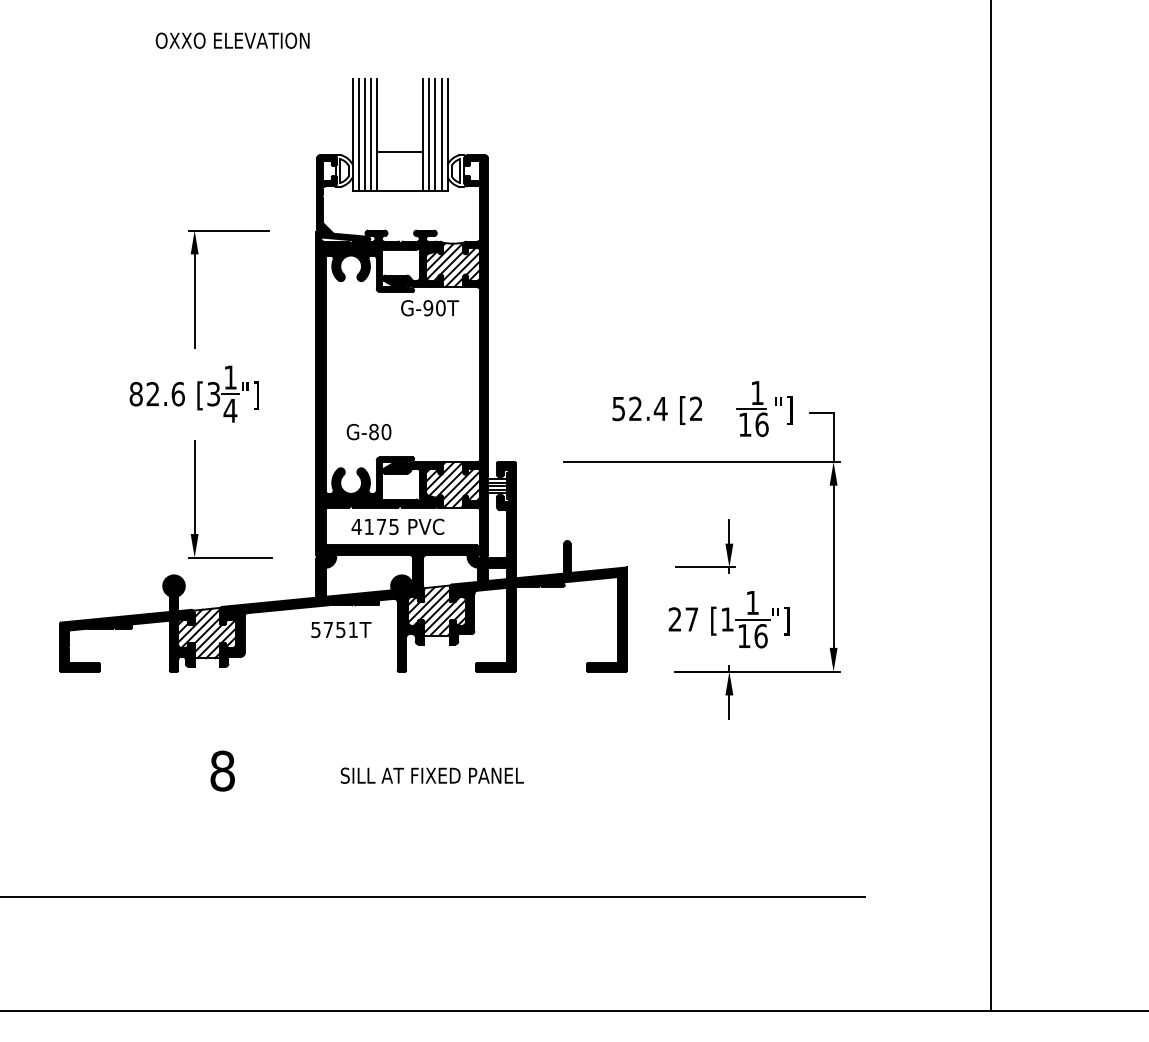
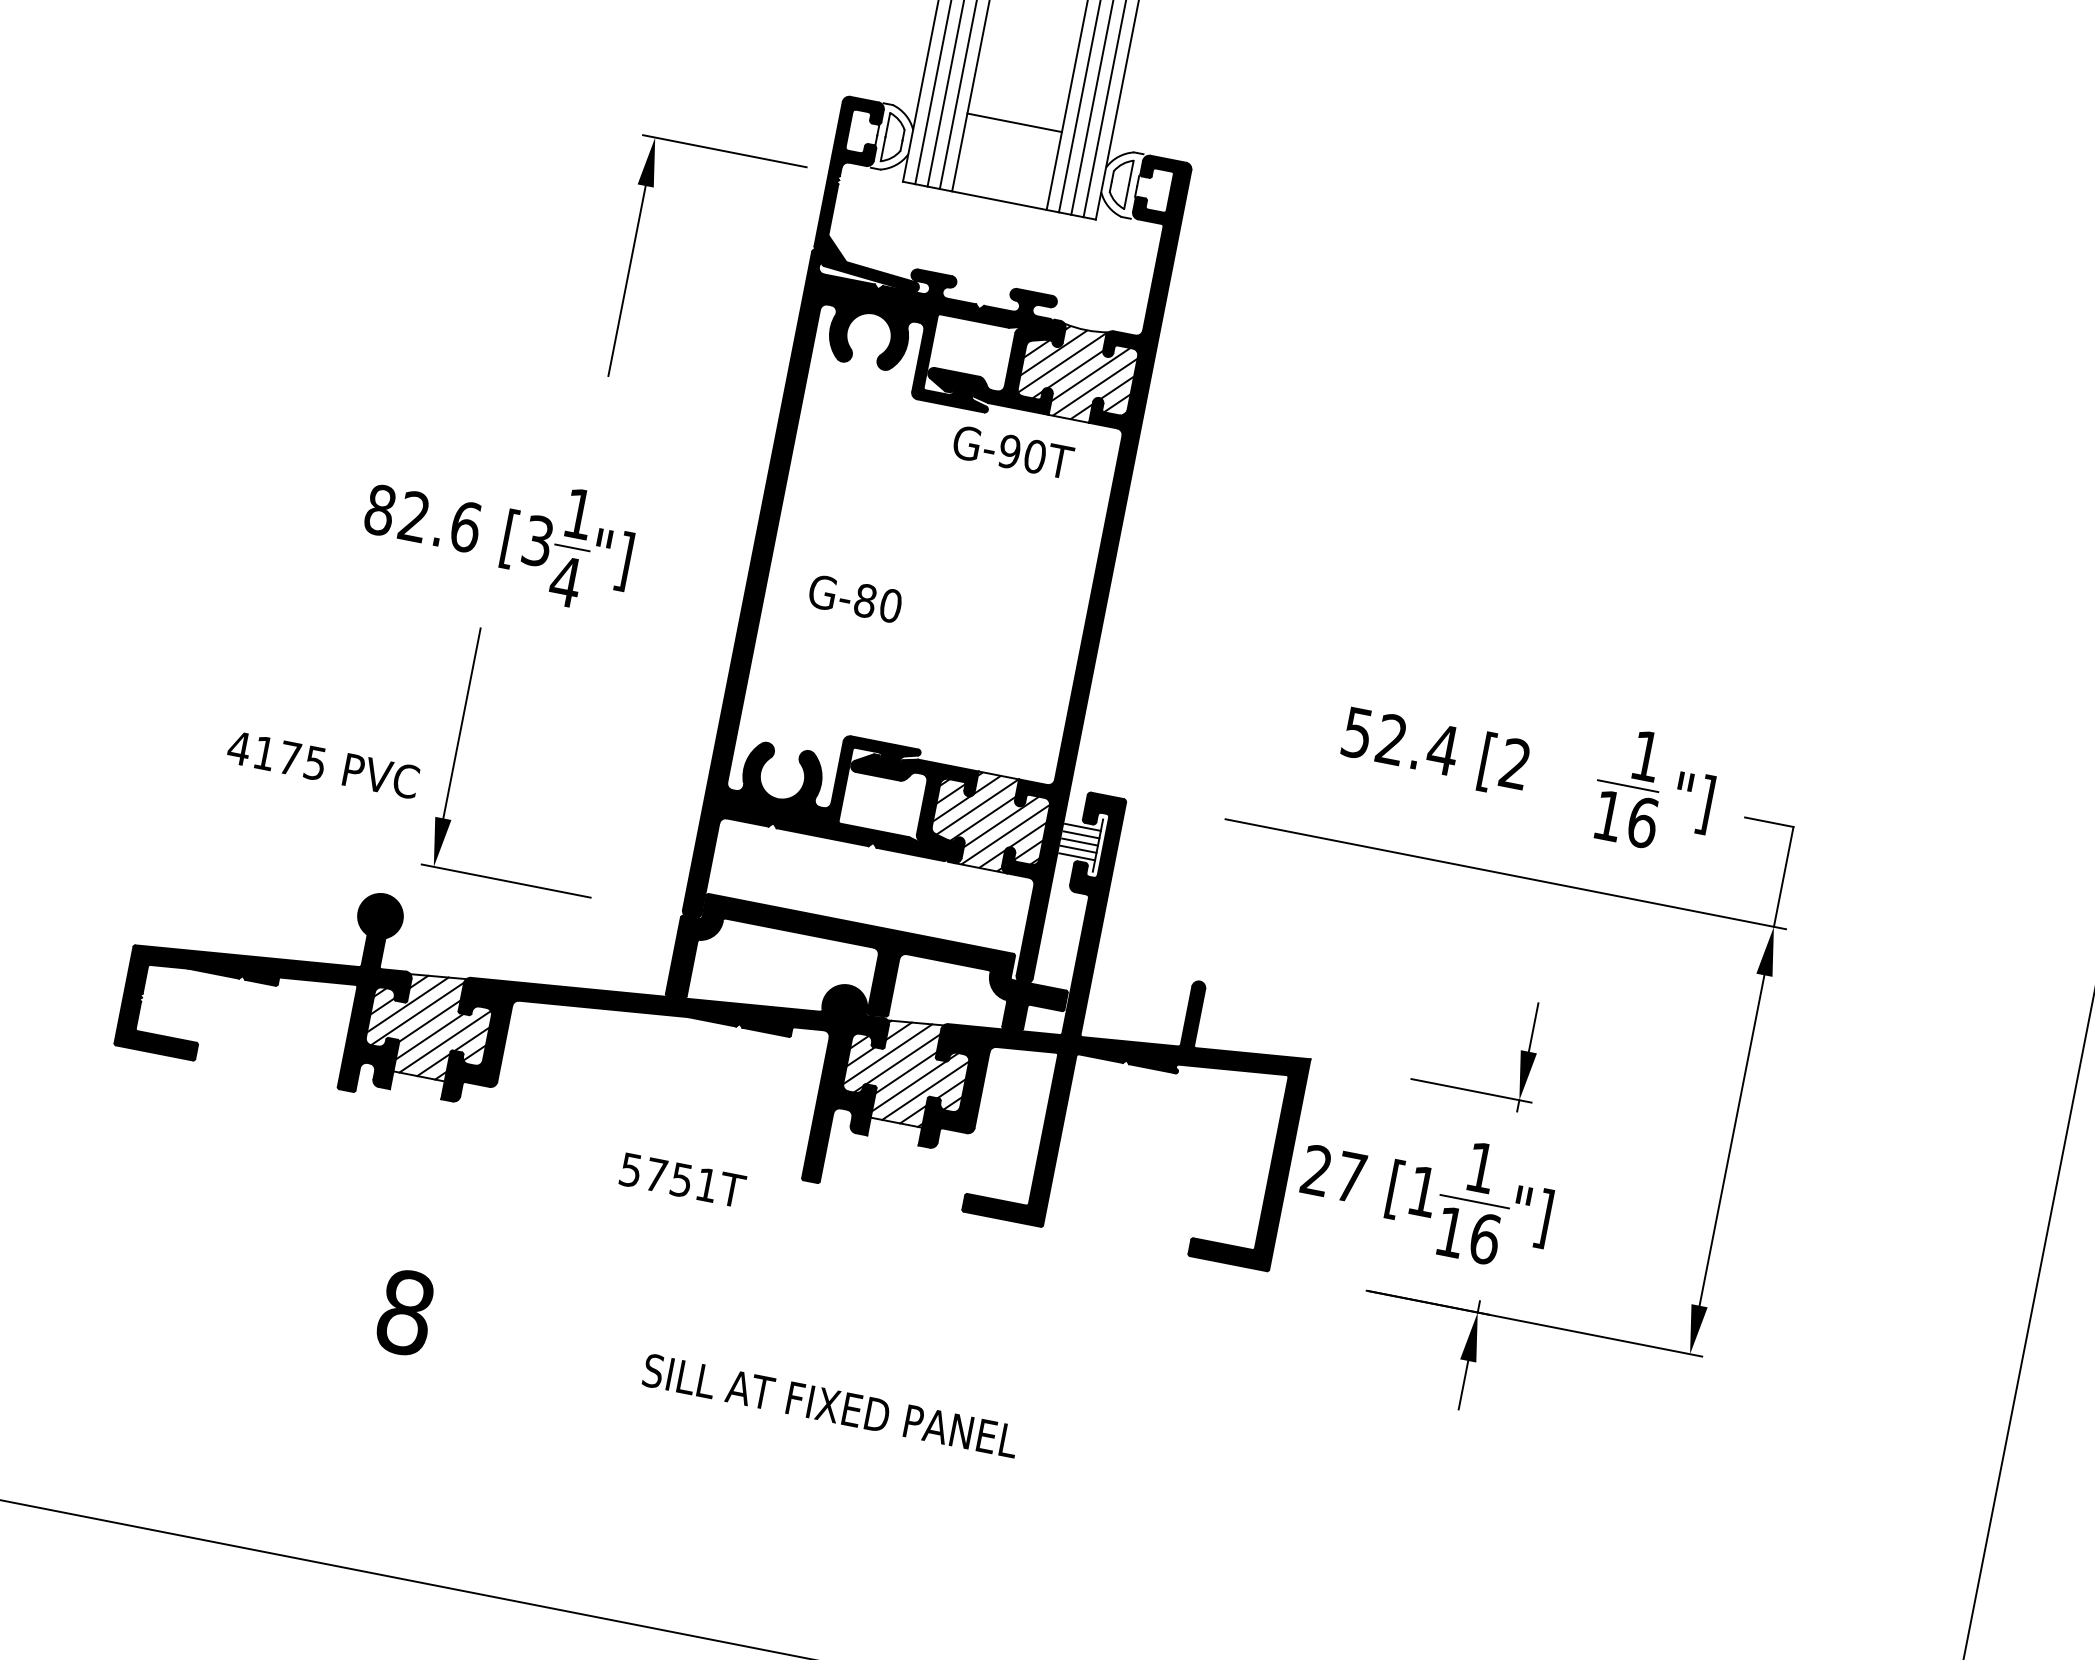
part: (195, 289) -> (633, 257), moved
text: (368, 432) -> (854, 599), moved
text: (397, 526) -> (322, 763), moved
part: (728, 619) -> (1425, 1191), moved
text: (341, 630) -> (682, 1181), moved

